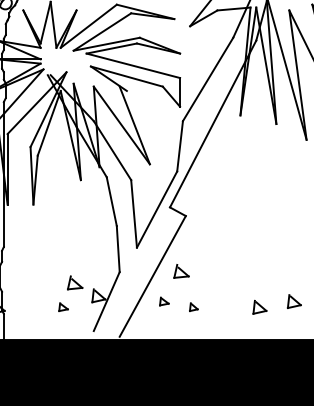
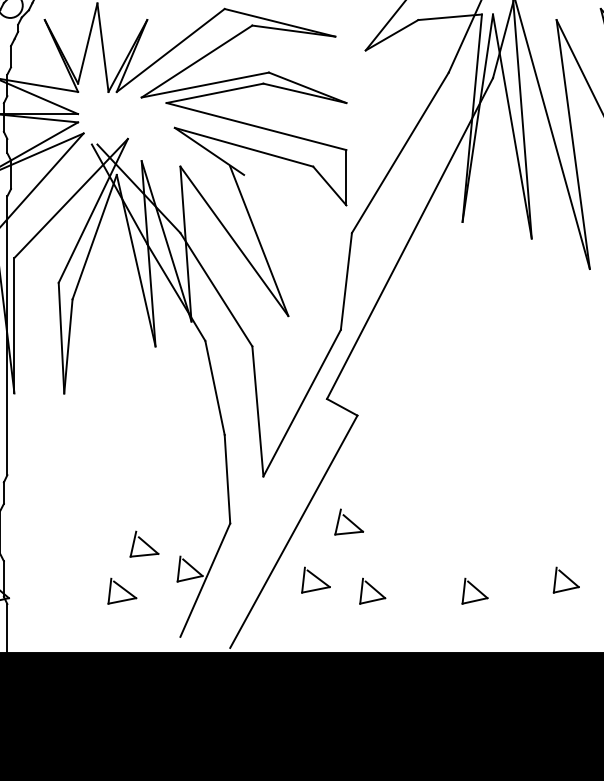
part: (164, 301) -> (316, 580), size x1.67
part: (63, 306) -> (122, 589), size x1.67
part: (193, 306) -> (372, 589), size x1.67
part: (259, 306) -> (474, 589), moved

